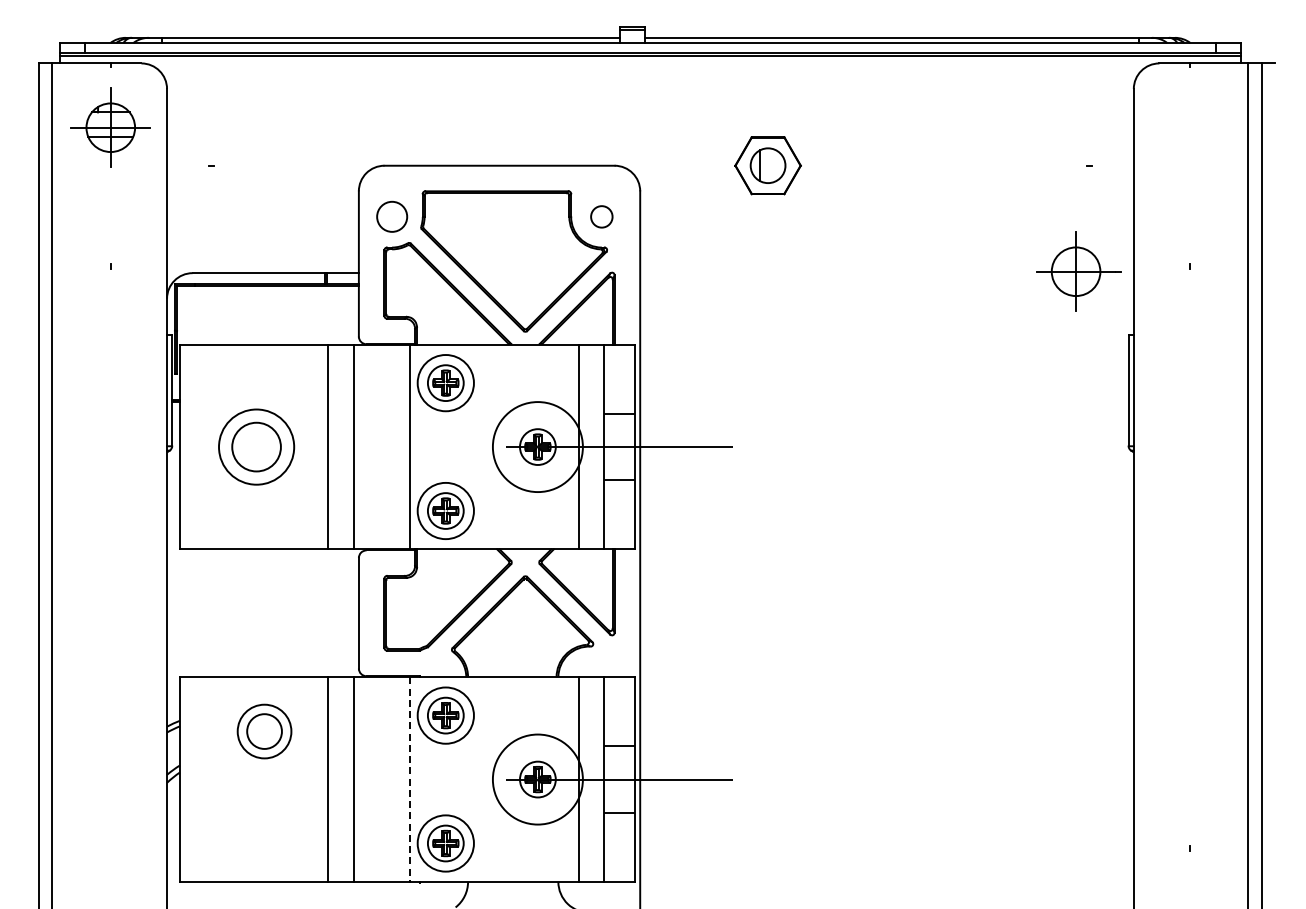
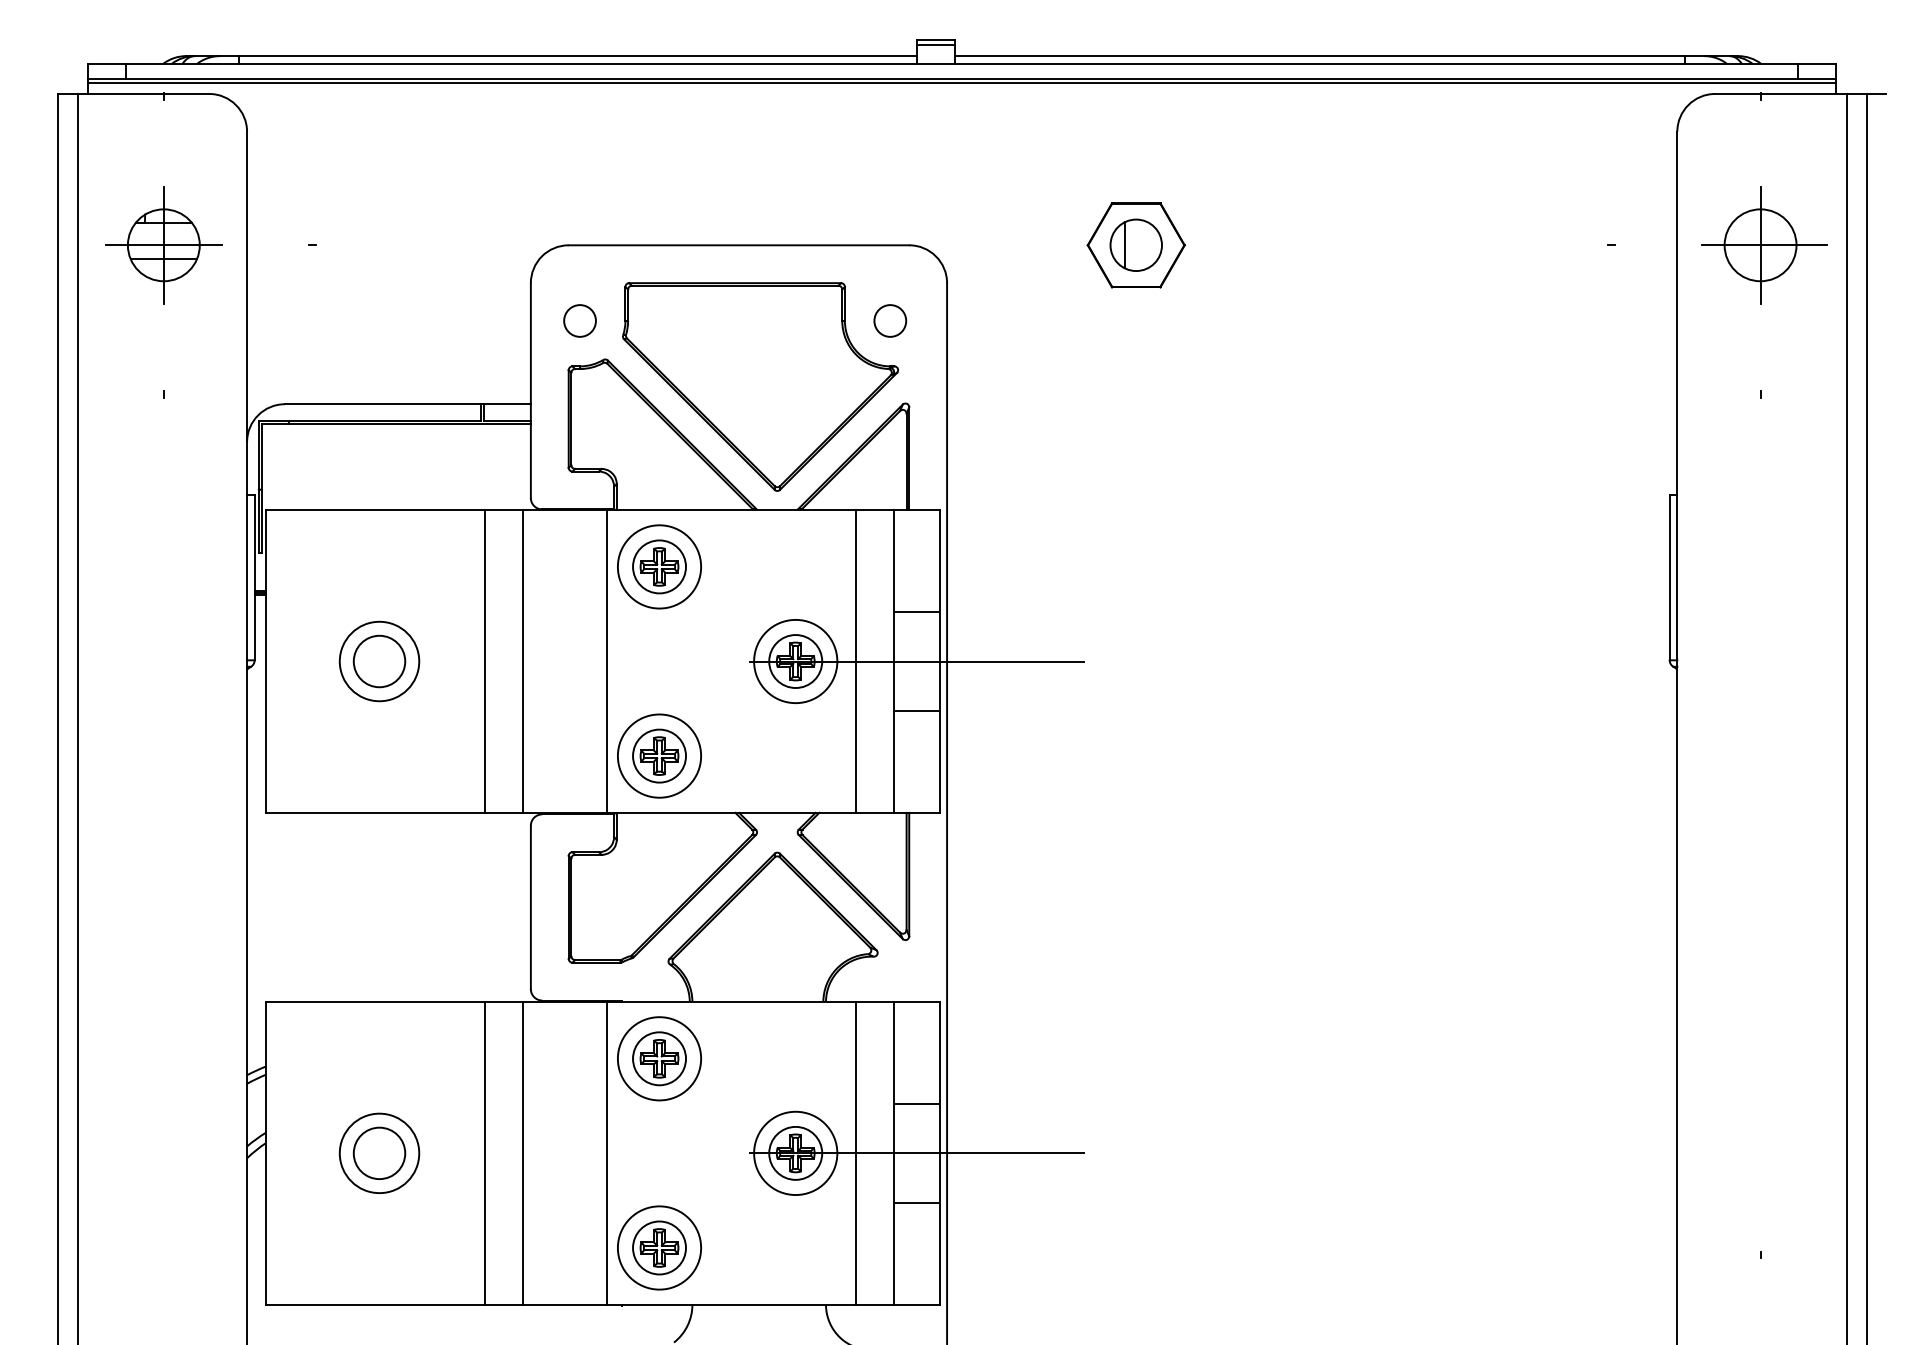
part: (110, 127) -> (163, 244), moved
circle: (391, 216) -> (579, 320), size x0.71
part: (1078, 271) -> (1764, 244), moved
part: (256, 446) -> (379, 660), size x0.71
circle: (537, 446) -> (795, 660), size x0.62
part: (264, 731) -> (379, 1153), moved
circle: (537, 779) -> (795, 1153), size x0.62
line: (410, 780) -> (607, 1154), dashed -> solid

